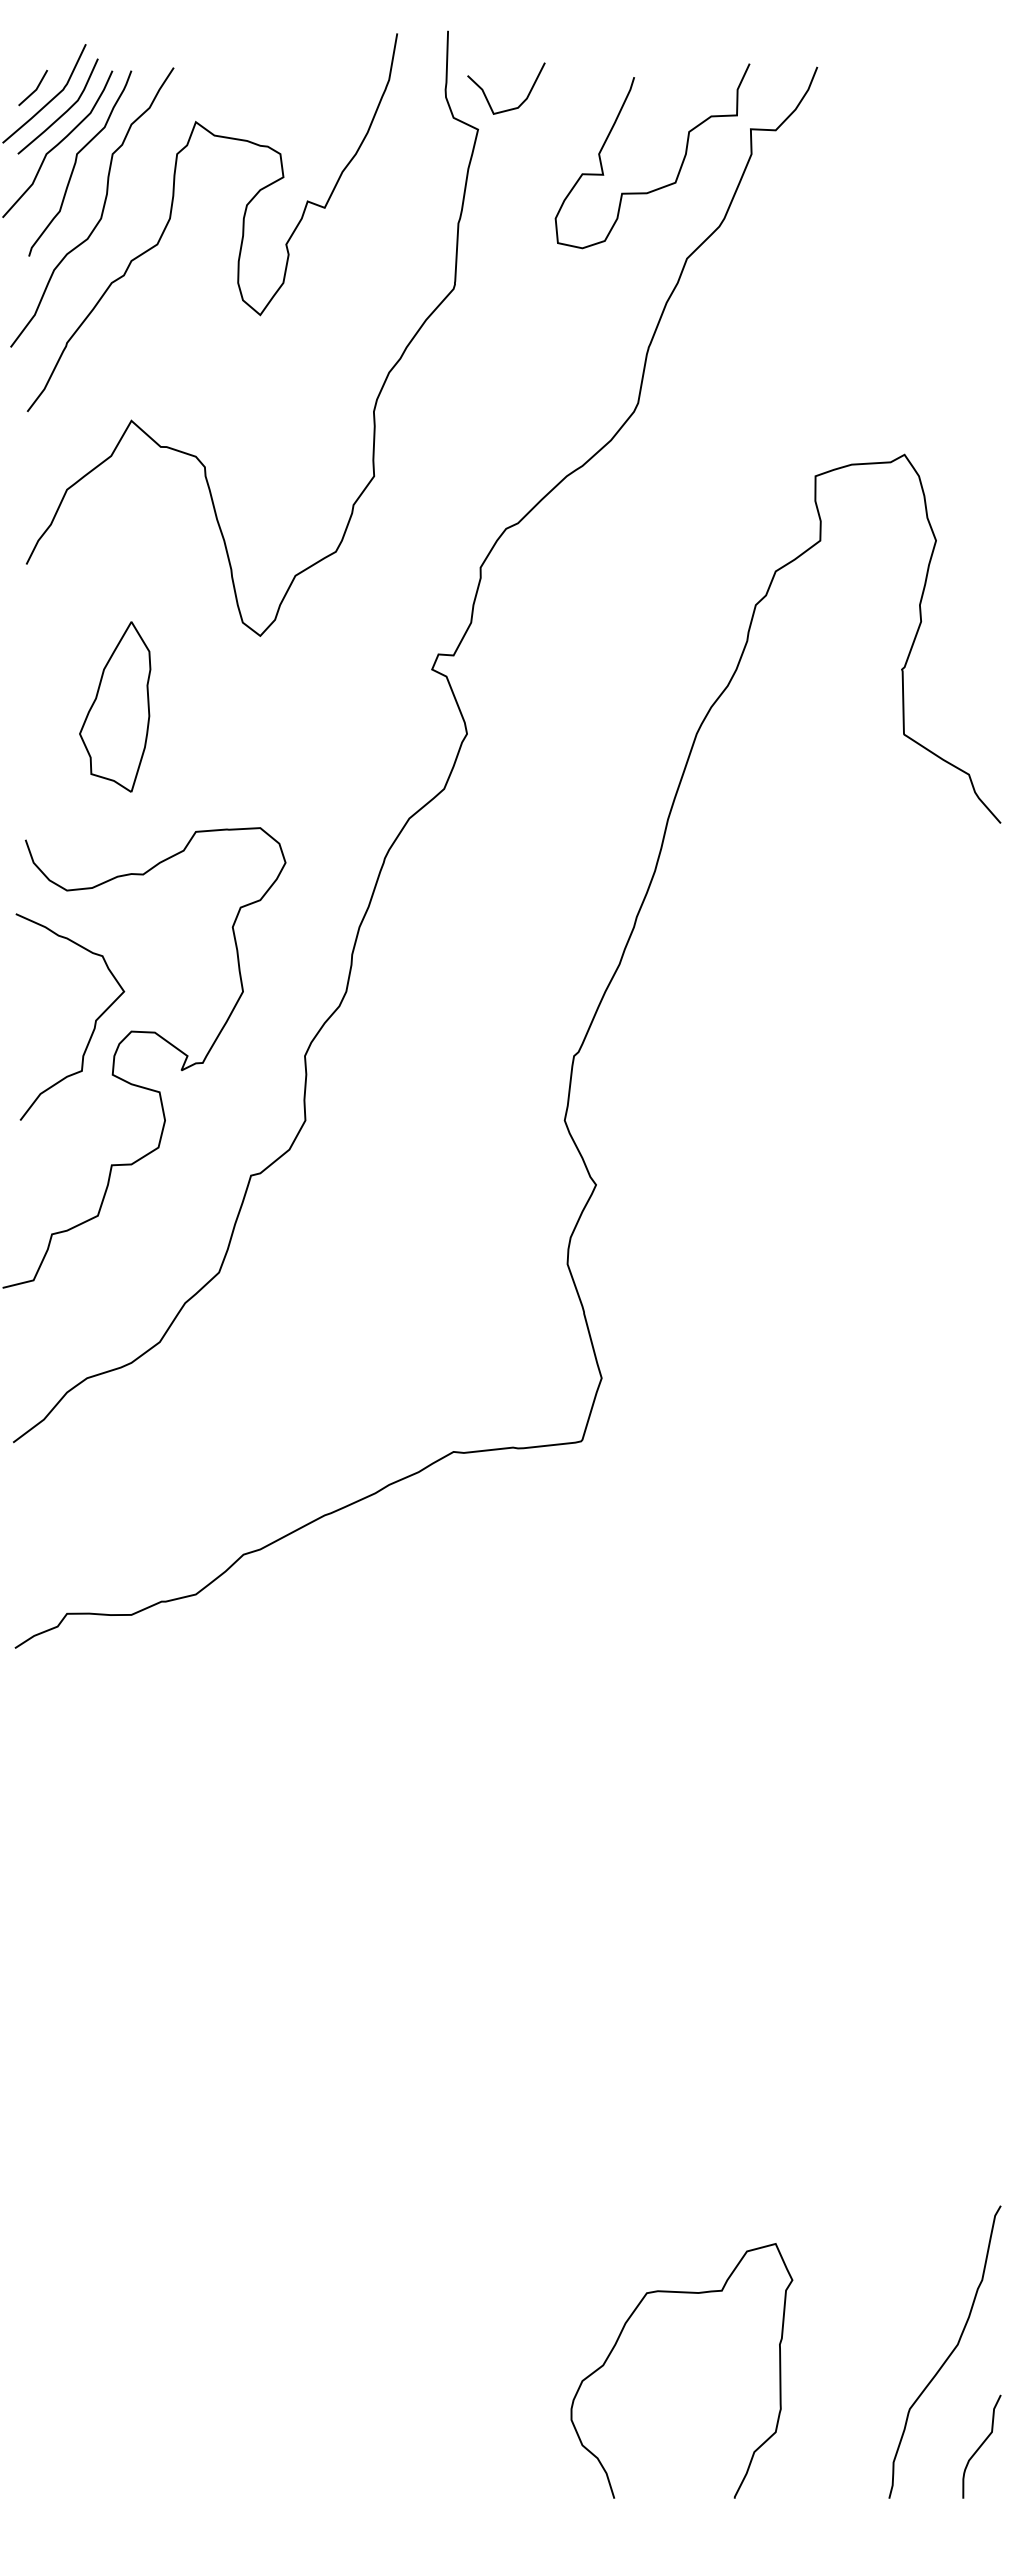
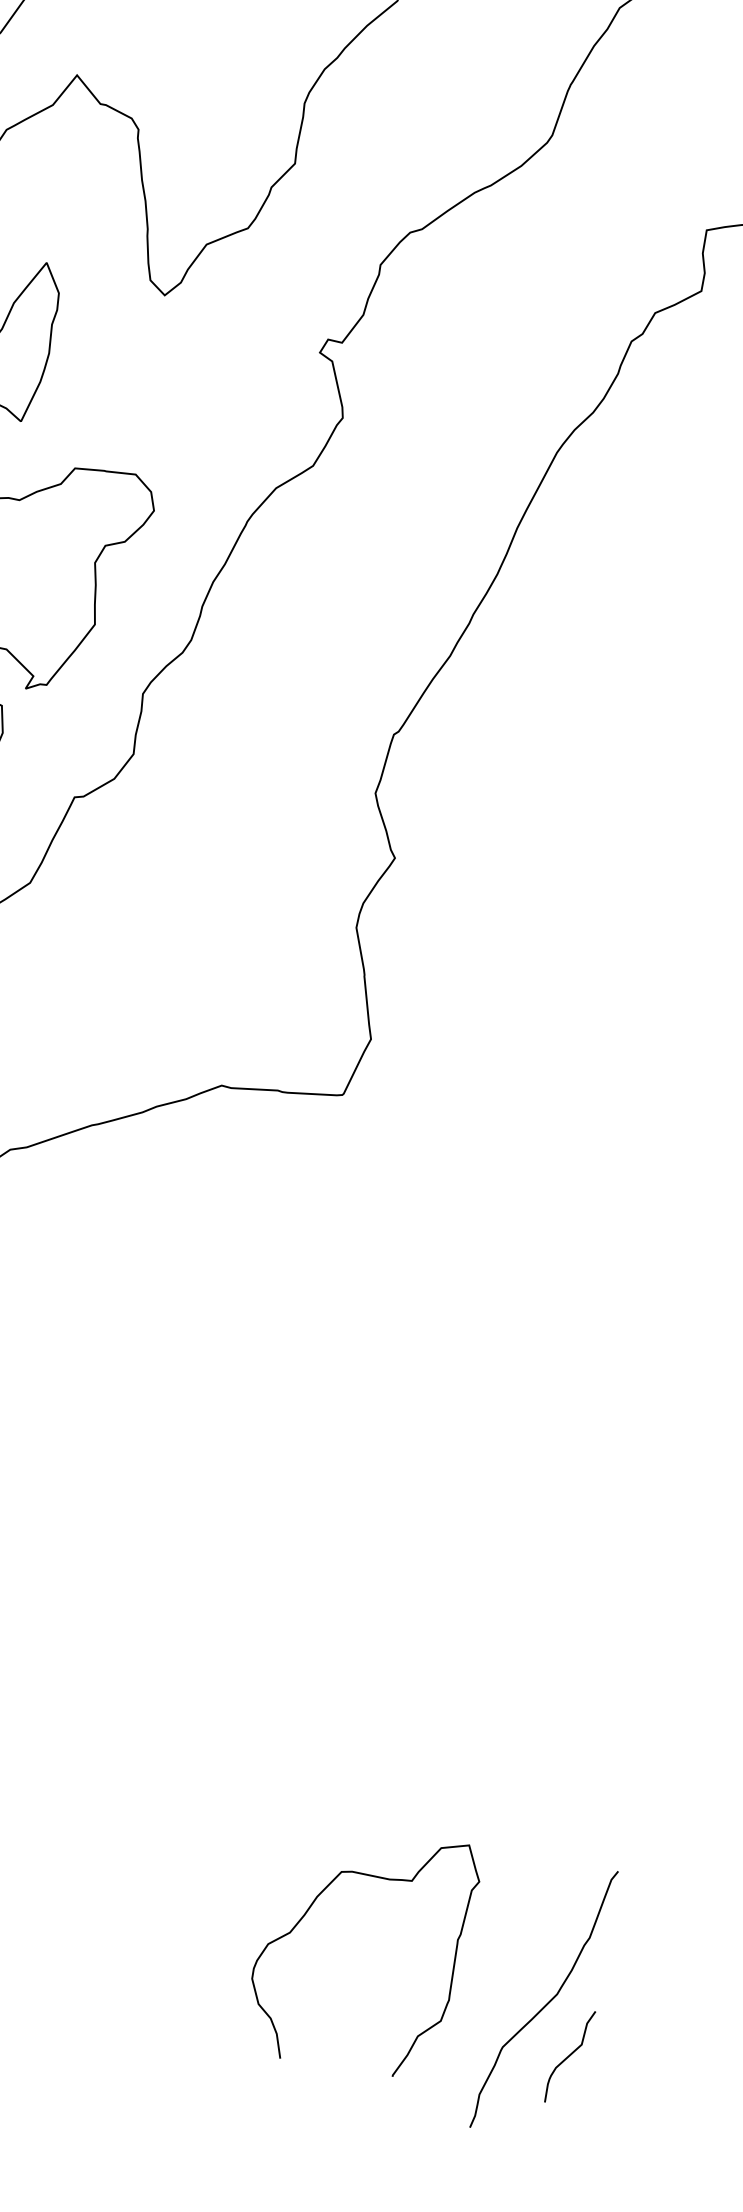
curve: (619, 2338) -> (309, 1910), moved
curve: (981, 2446) -> (569, 2056), moved

